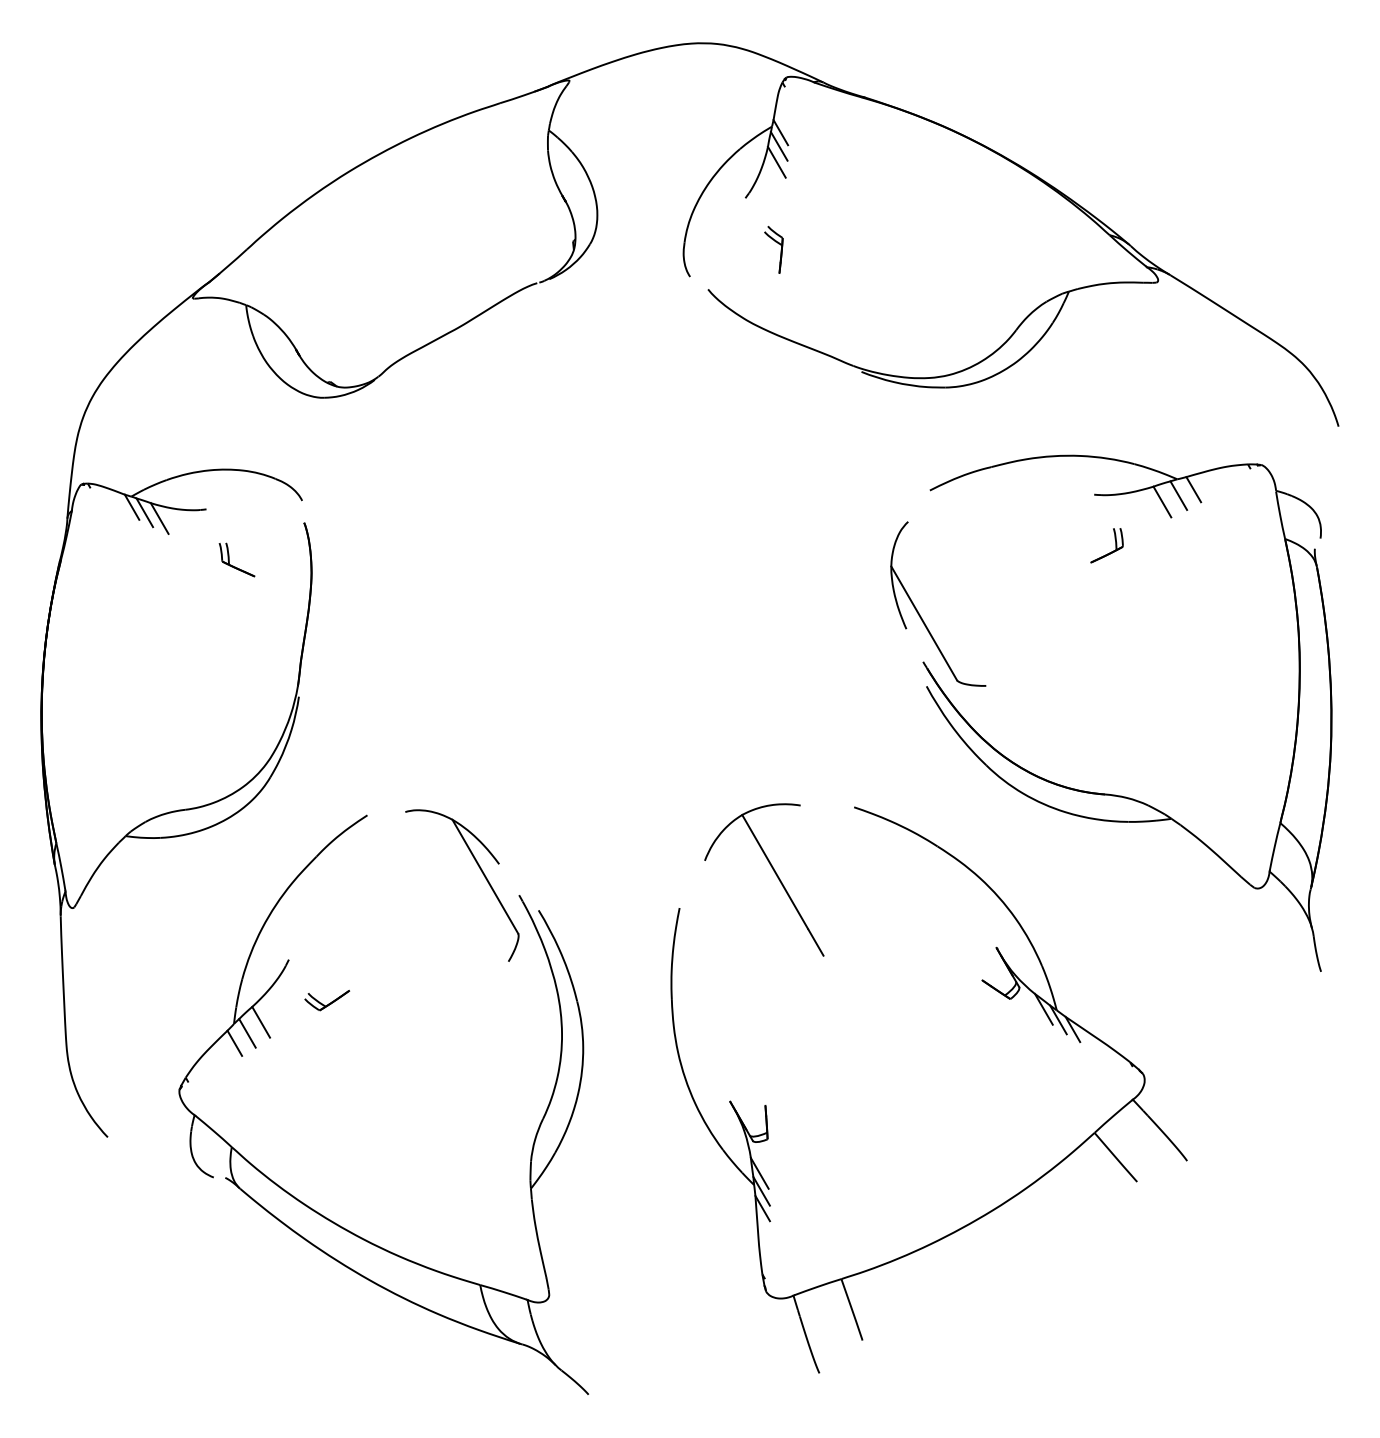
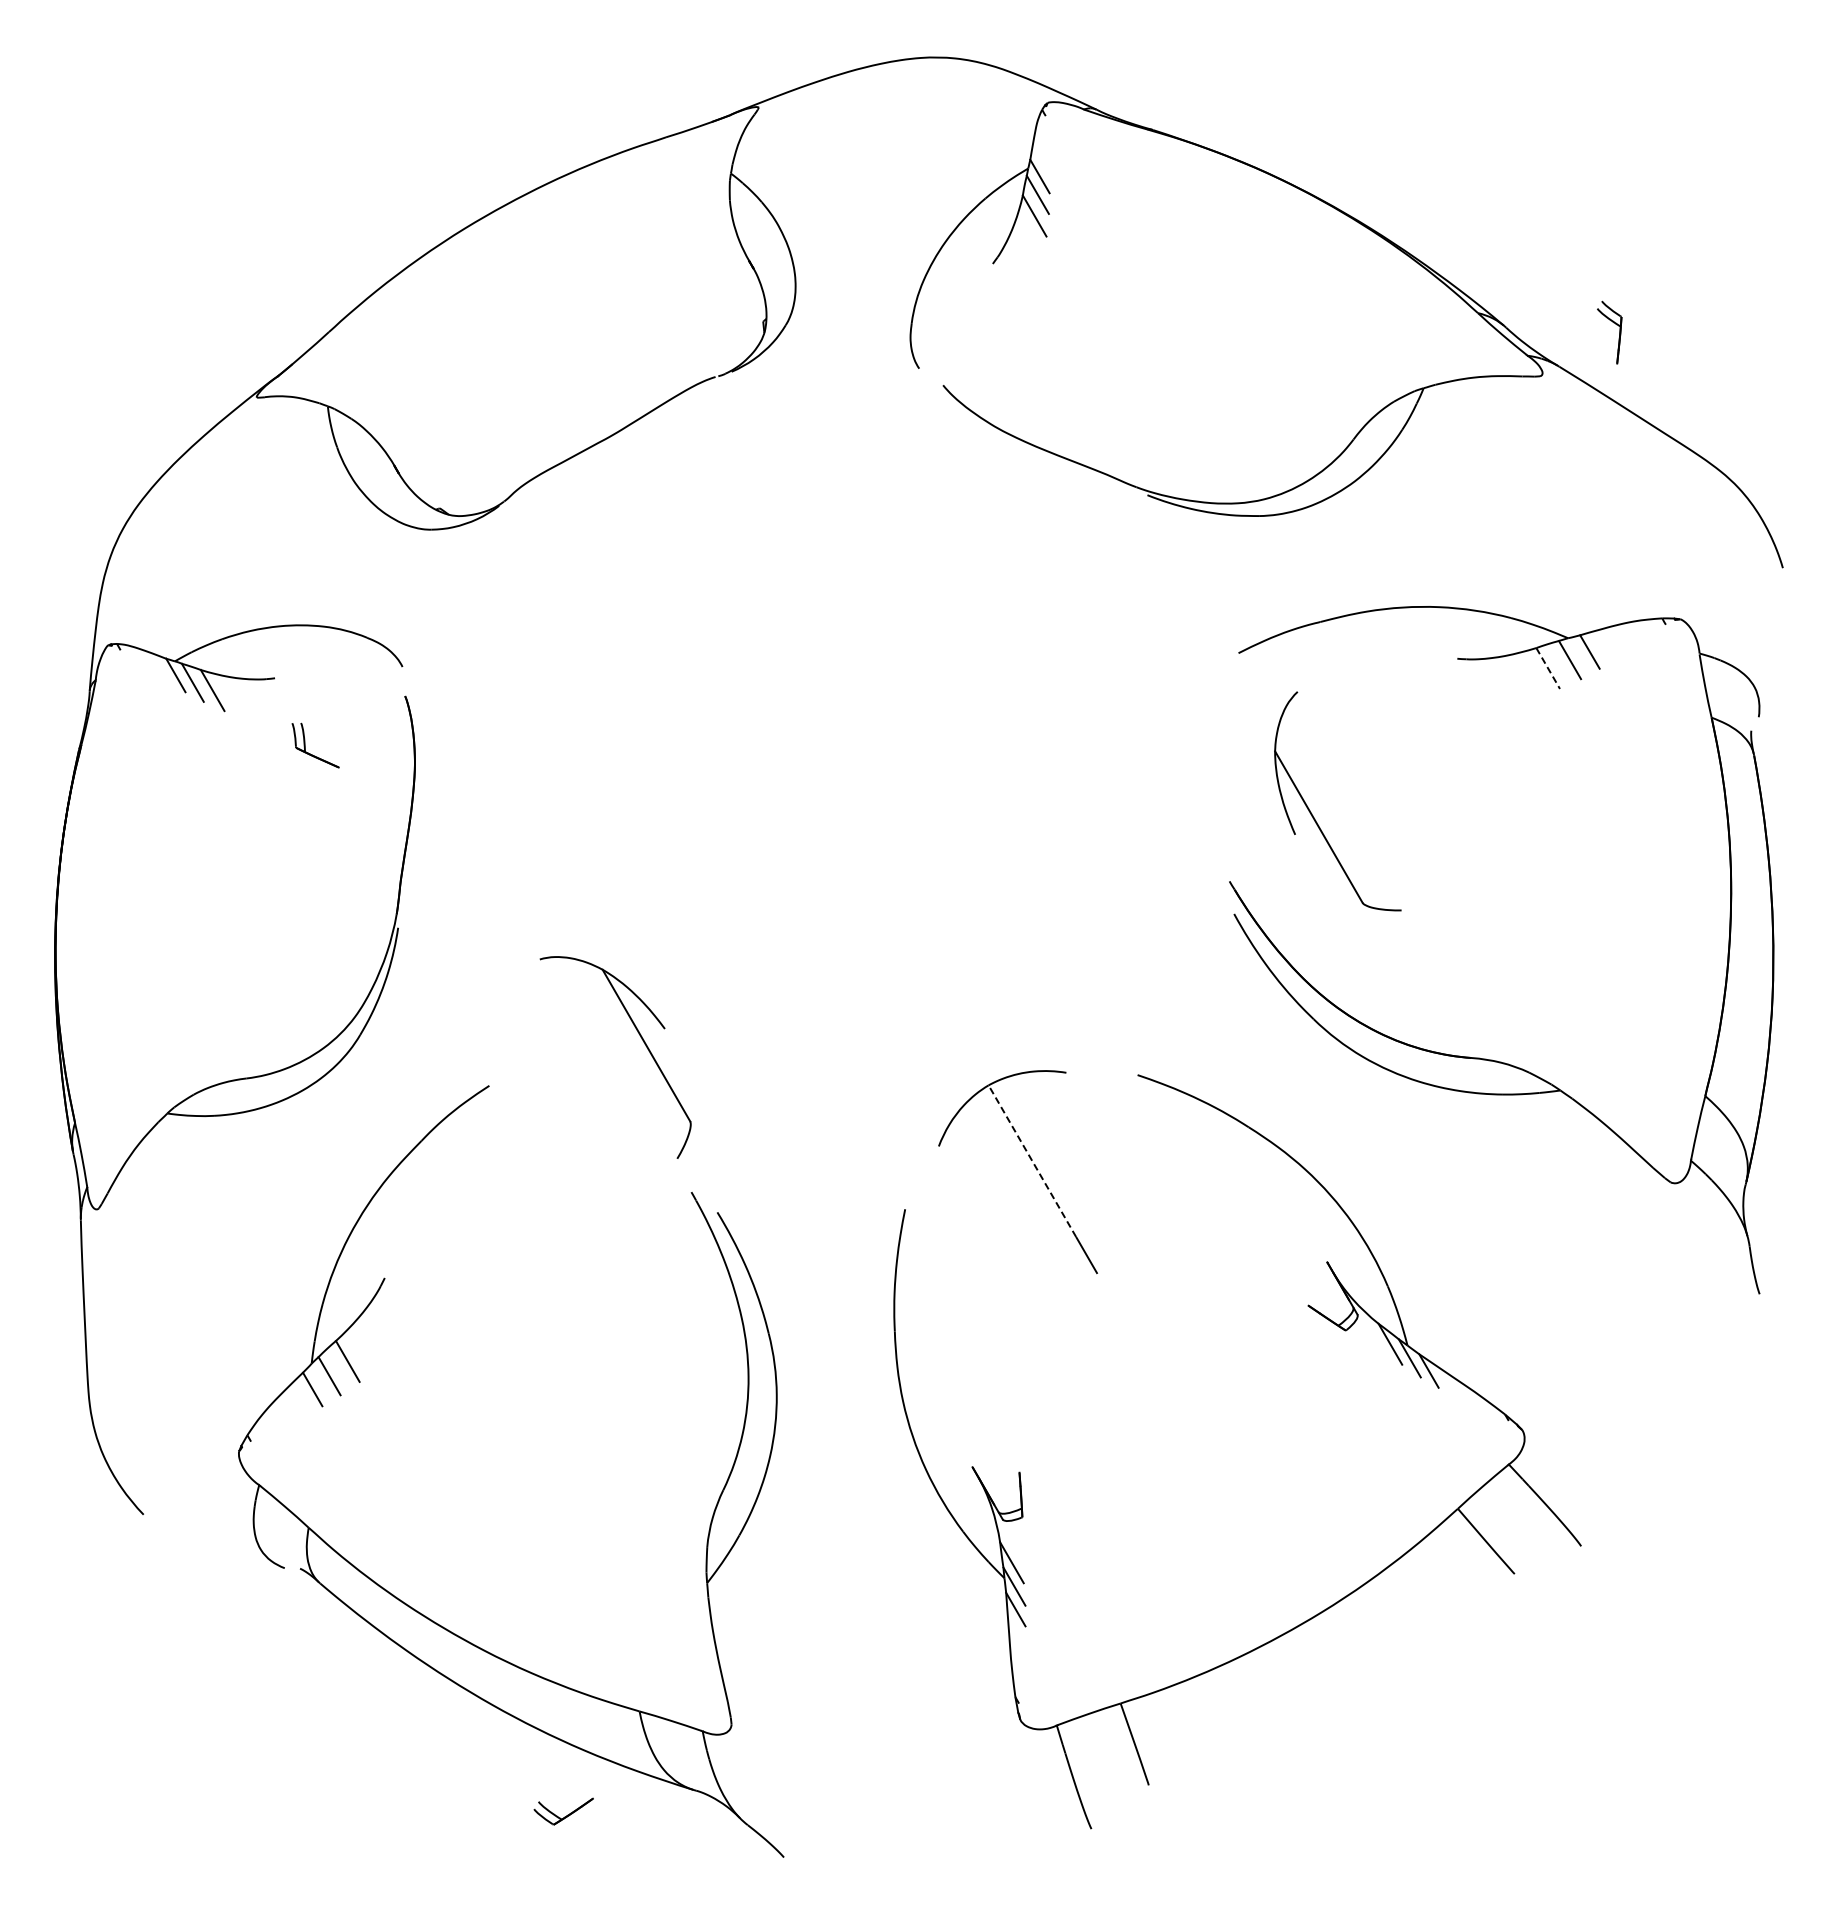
part: (776, 242) -> (1613, 323), moved
line: (1162, 502) -> (1548, 668), solid -> dashed
part: (1110, 552) -> (1478, 735), removed
part: (919, 613) -> (1312, 813), moved
part: (481, 872) -> (641, 1039), moved
line: (775, 872) -> (1032, 1161), solid -> dashed
part: (326, 1000) -> (563, 1811), moved

